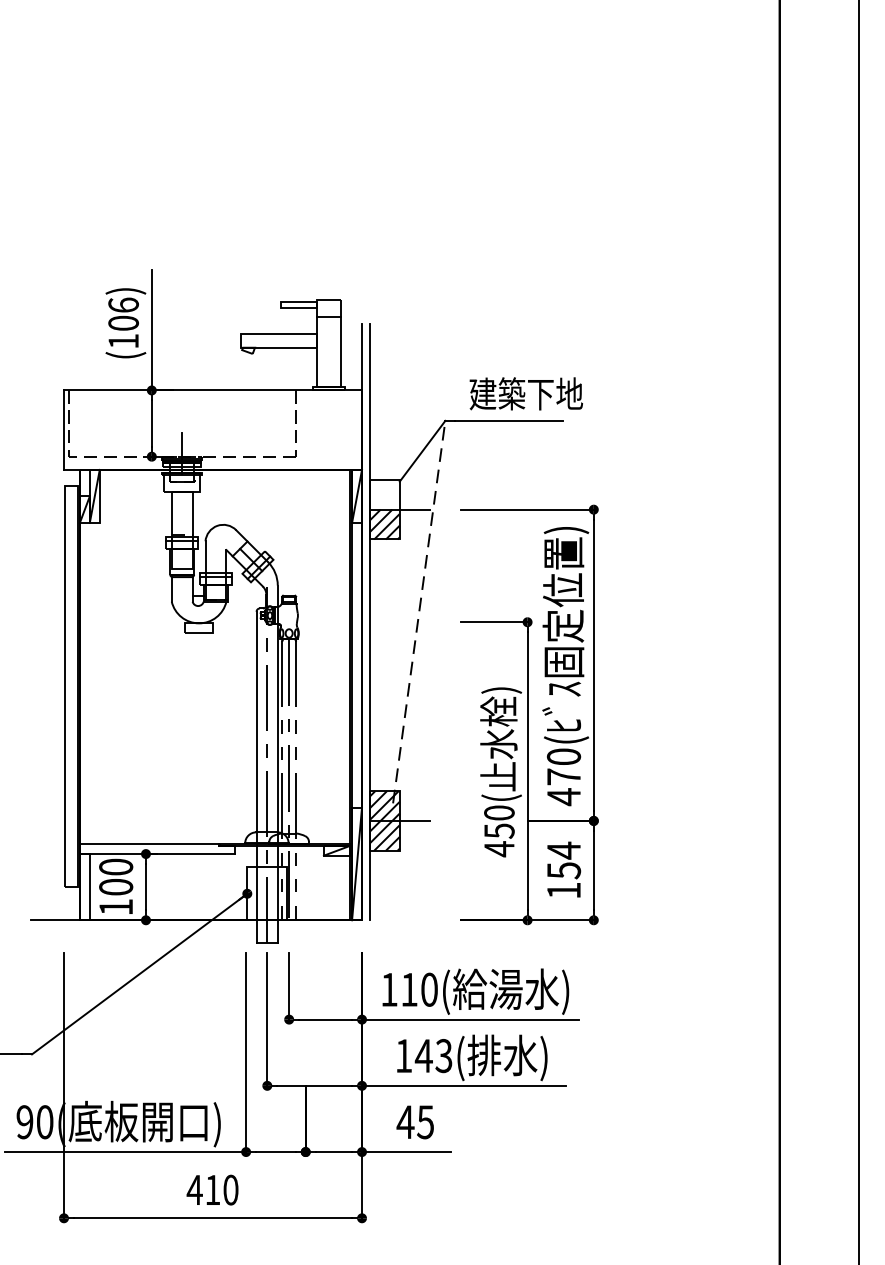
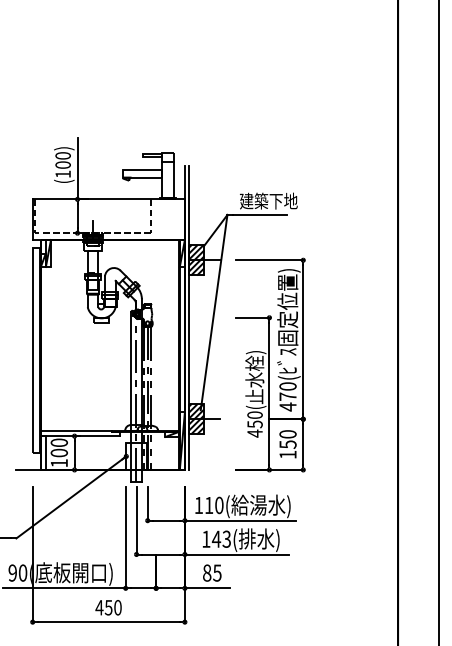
text: (122, 304) -> (62, 155), (106) -> (100)
hatch: (384, 494) -> (196, 252), added
line: (419, 611) -> (214, 312), dashed -> solid
text: (562, 848) -> (287, 433), 154 -> 150
text: (404, 1121) -> (206, 572), 45 -> 85
text: (212, 1189) -> (108, 607), 410 -> 450

